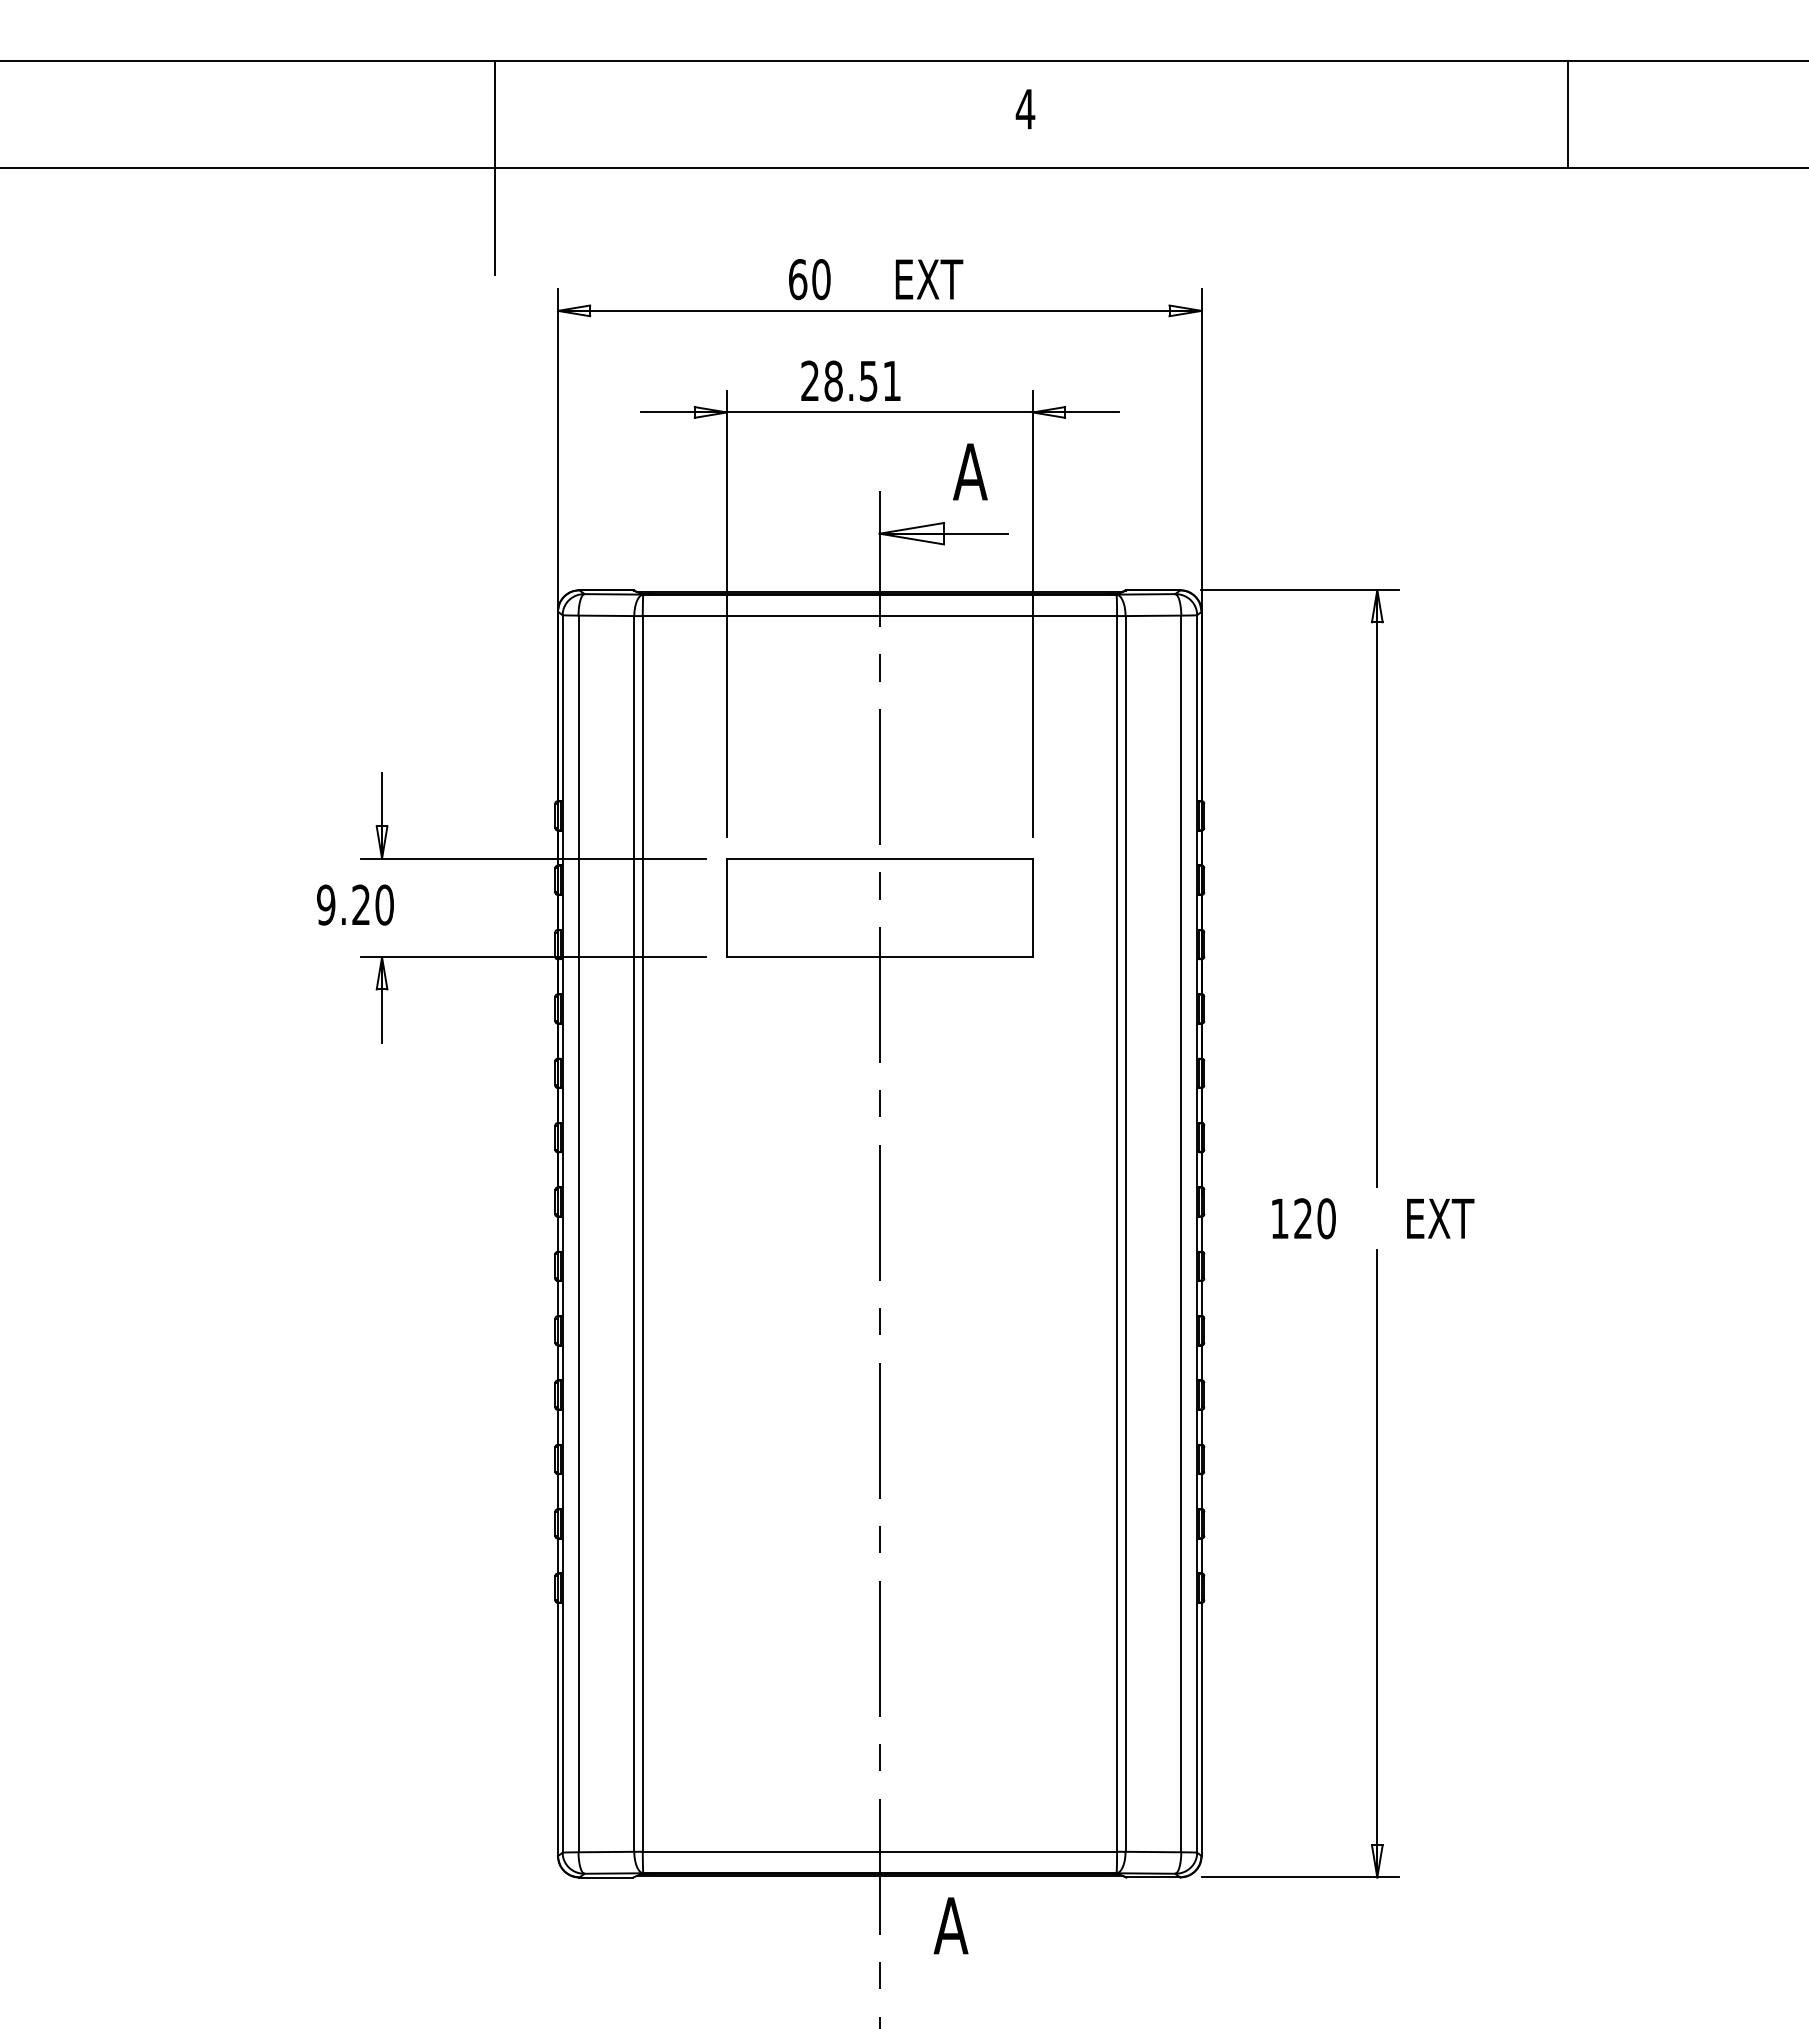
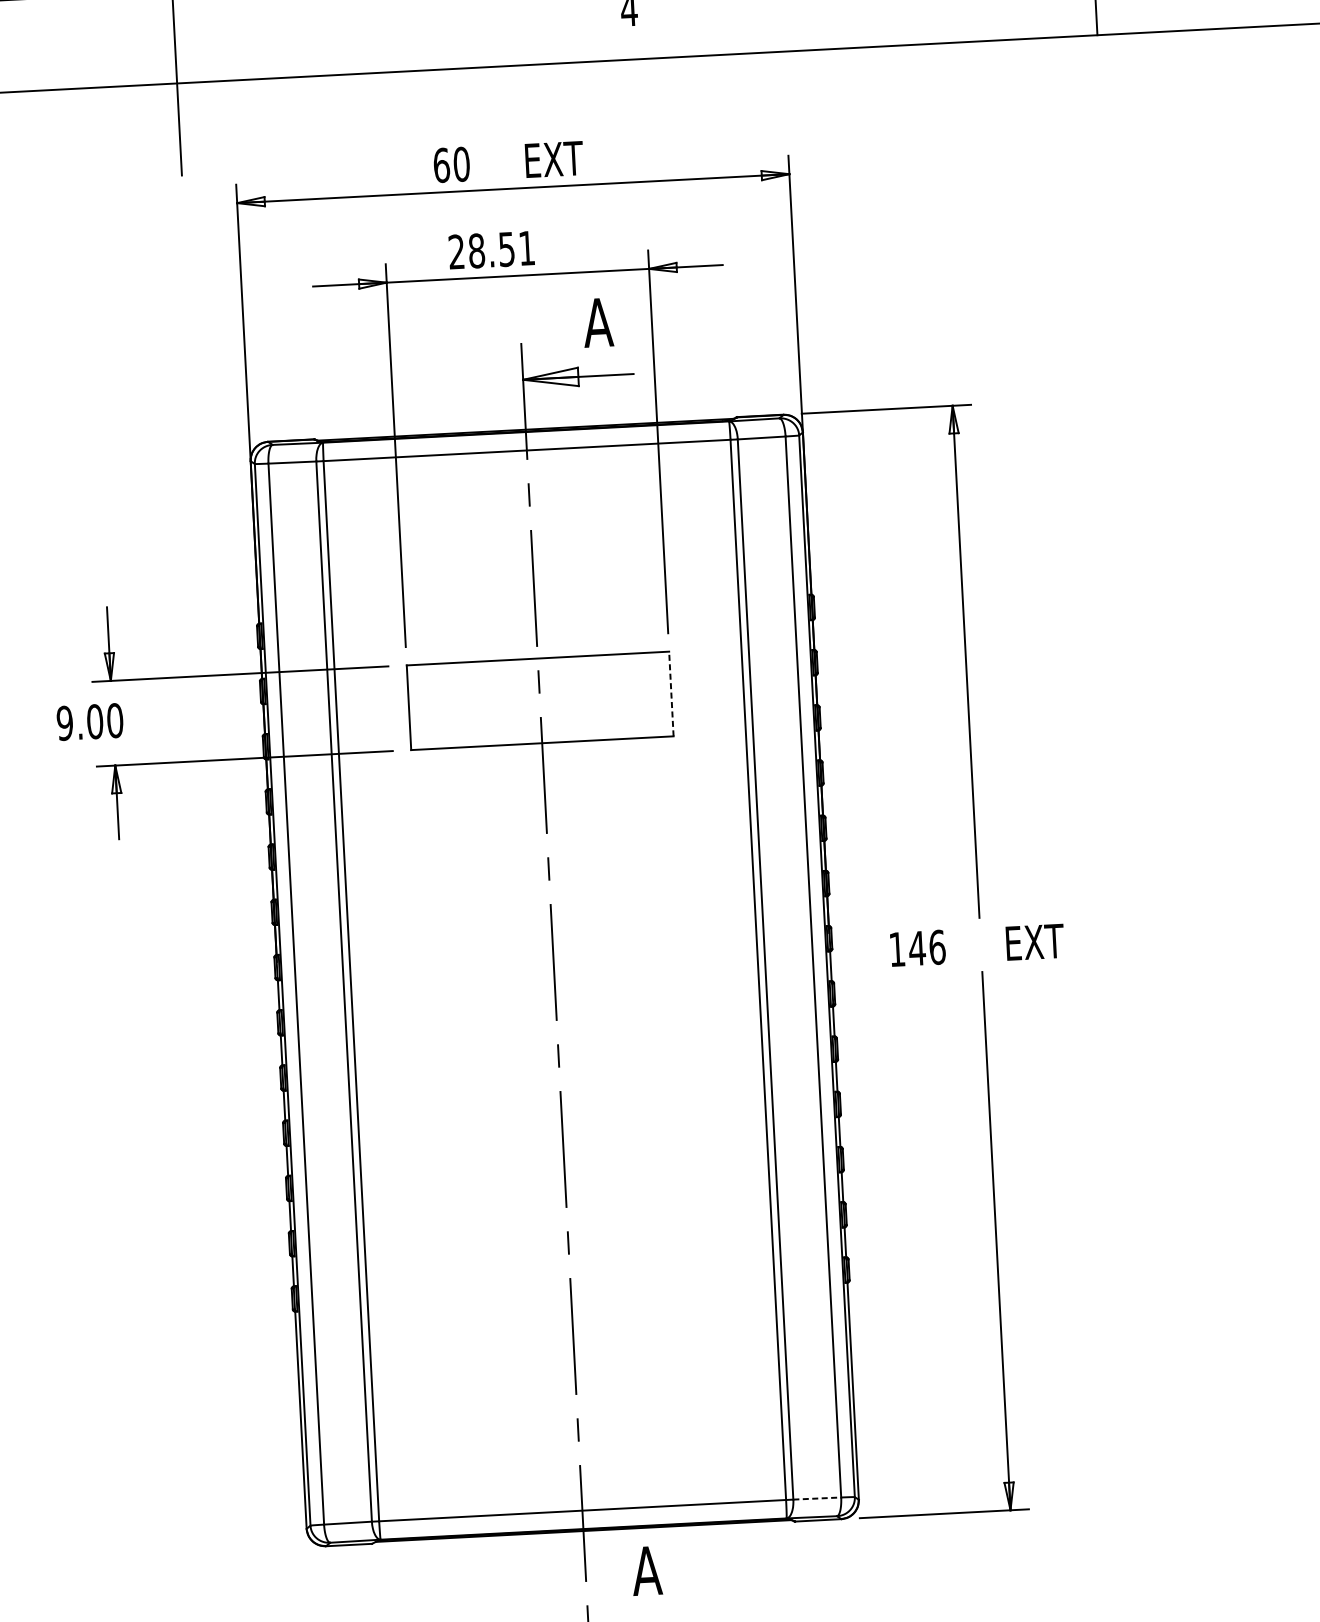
text: (361, 904) -> (95, 721), 9.20 -> 9.00
line: (1032, 907) -> (671, 693), solid -> dashed
text: (1314, 1218) -> (926, 947), 120 -> 146
line: (1153, 1852) -> (817, 1498), solid -> dashed

